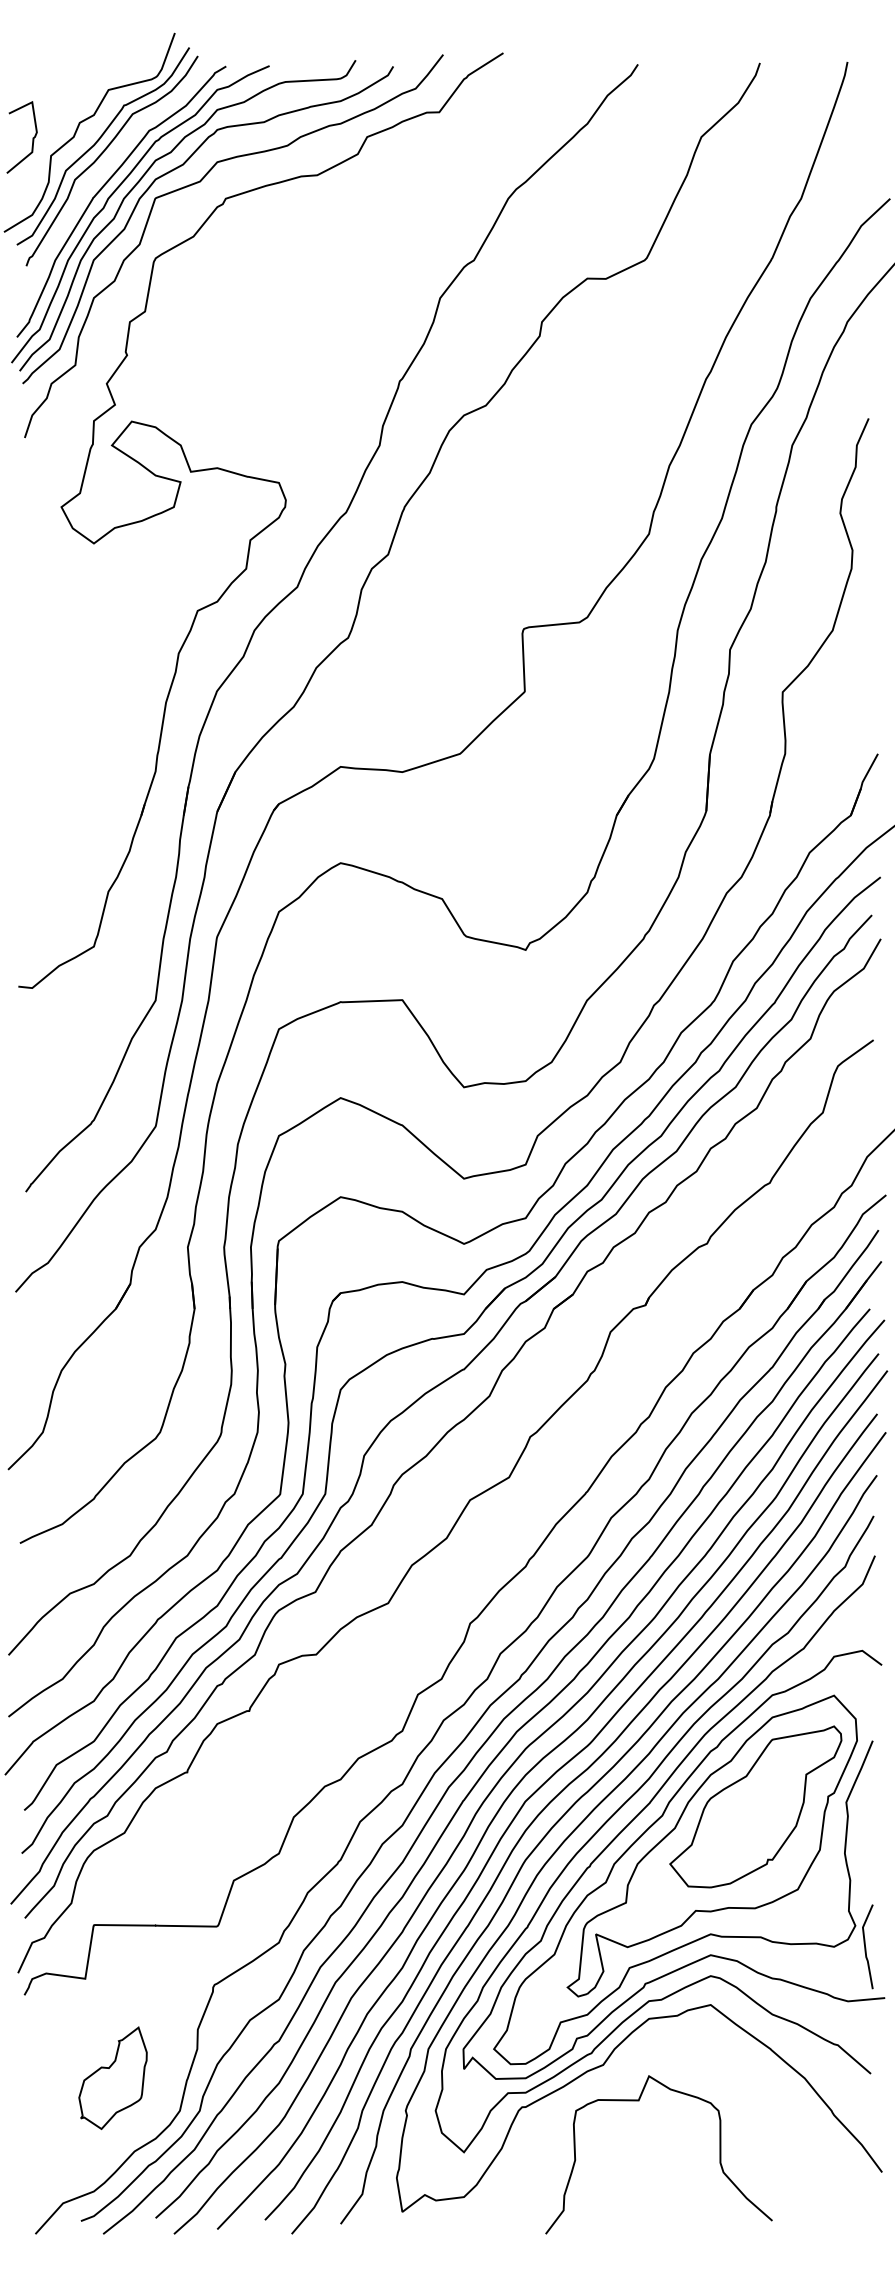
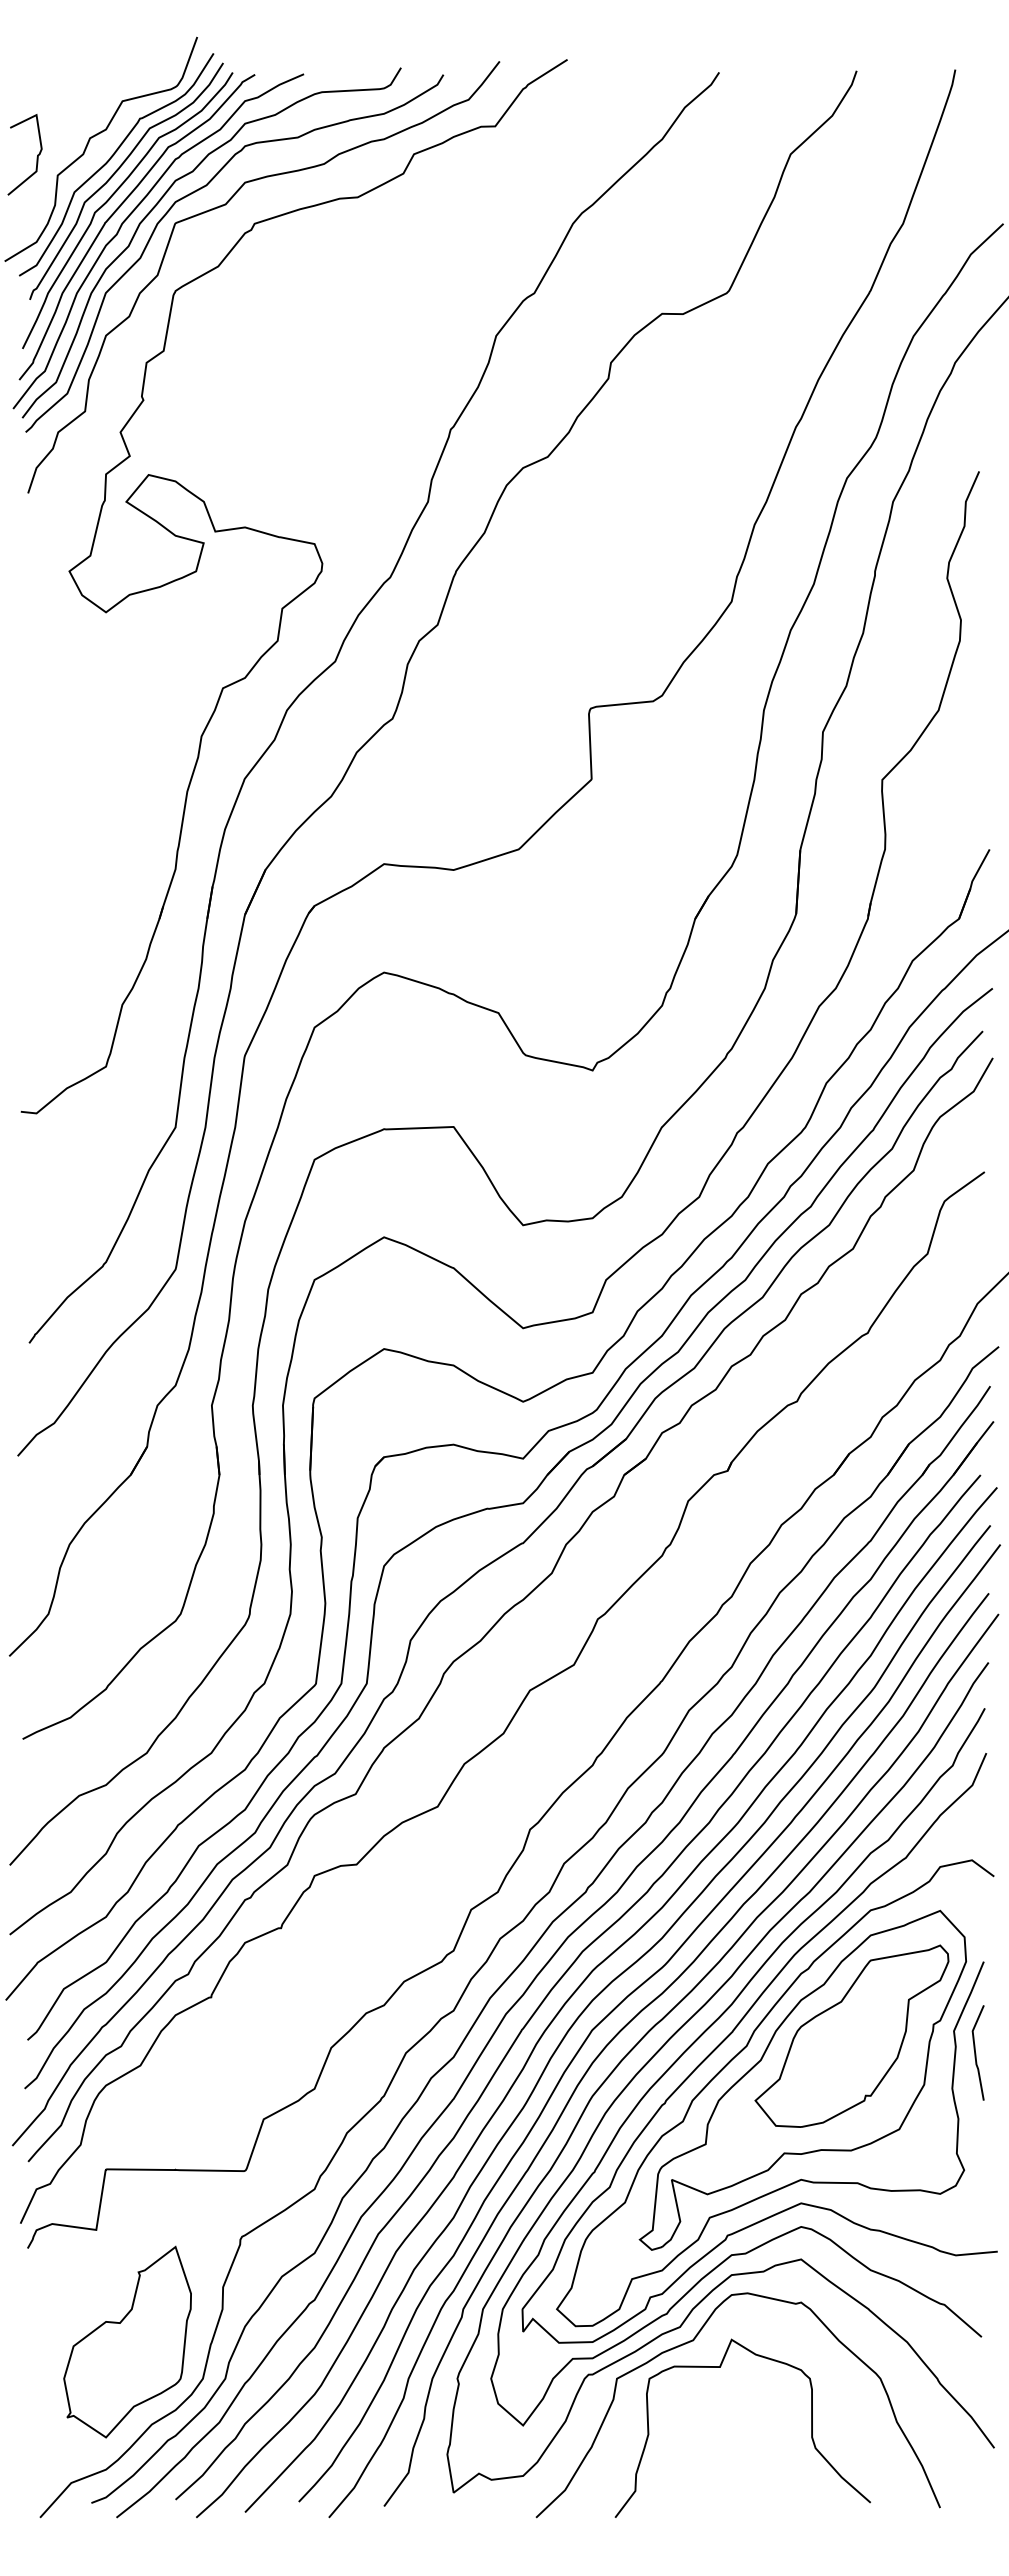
curve: (97, 177) -> (110, 199), added
line: (866, 1947) -> (976, 2053), moved
part: (112, 2077) -> (127, 2341), size x1.67
curve: (615, 2077) -> (693, 2341), added

